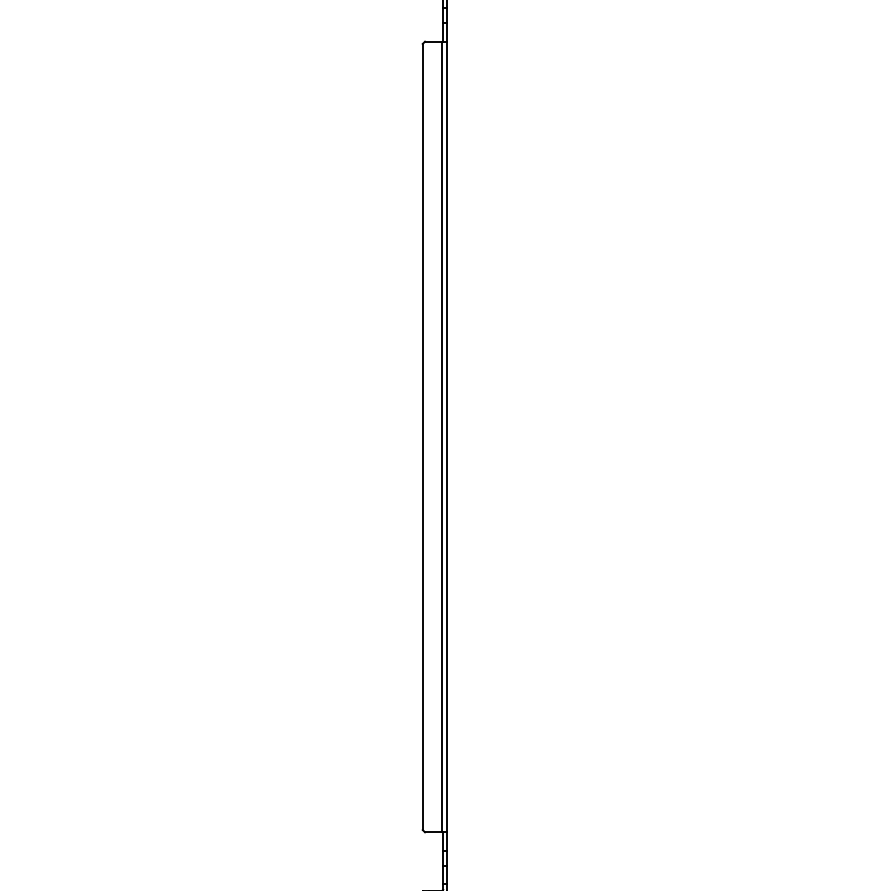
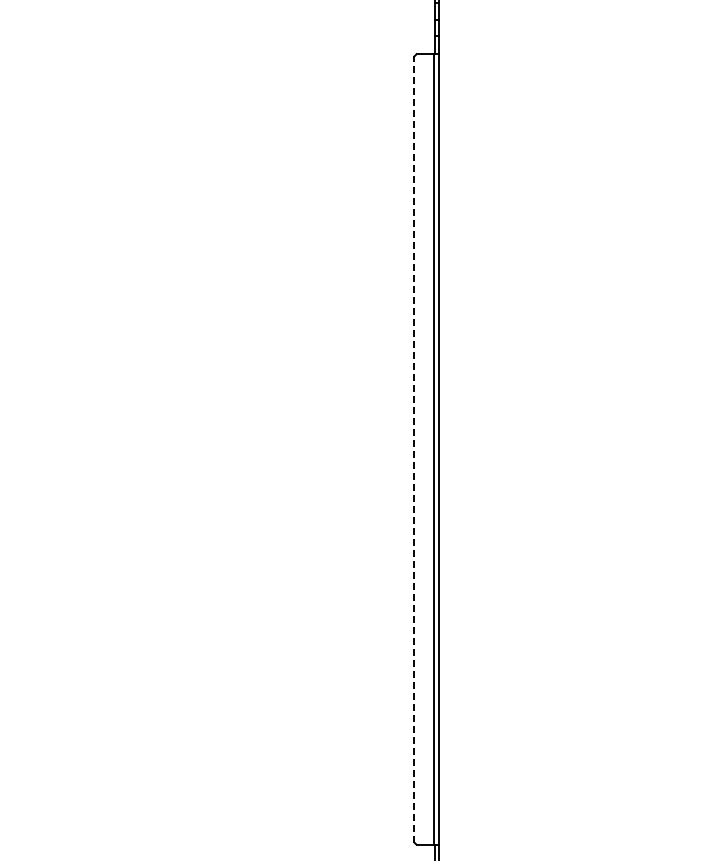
line: (422, 436) -> (414, 449), solid -> dashed

